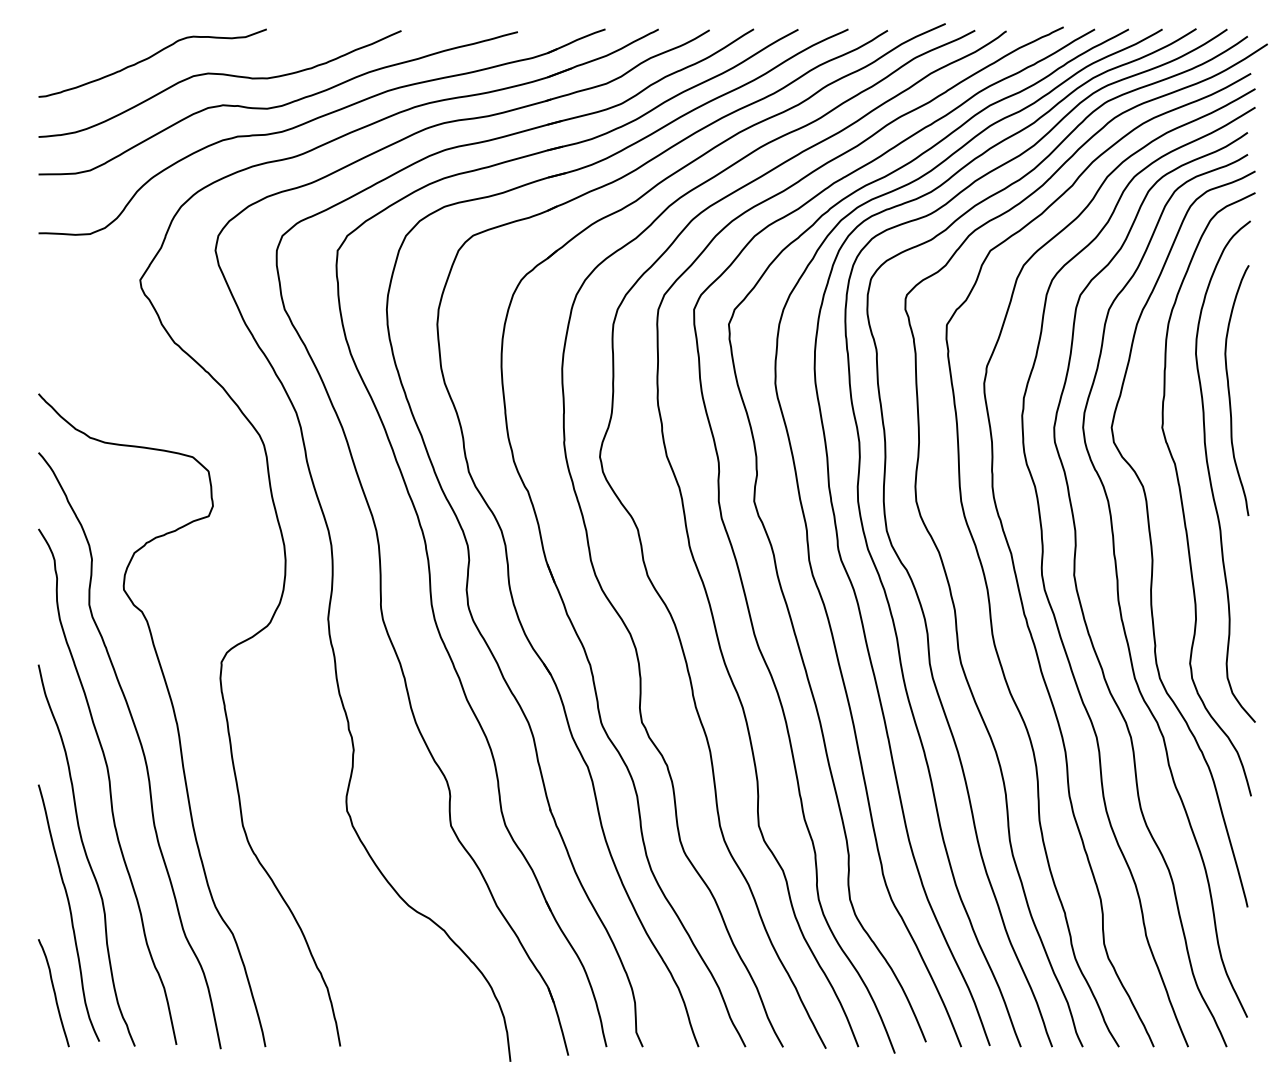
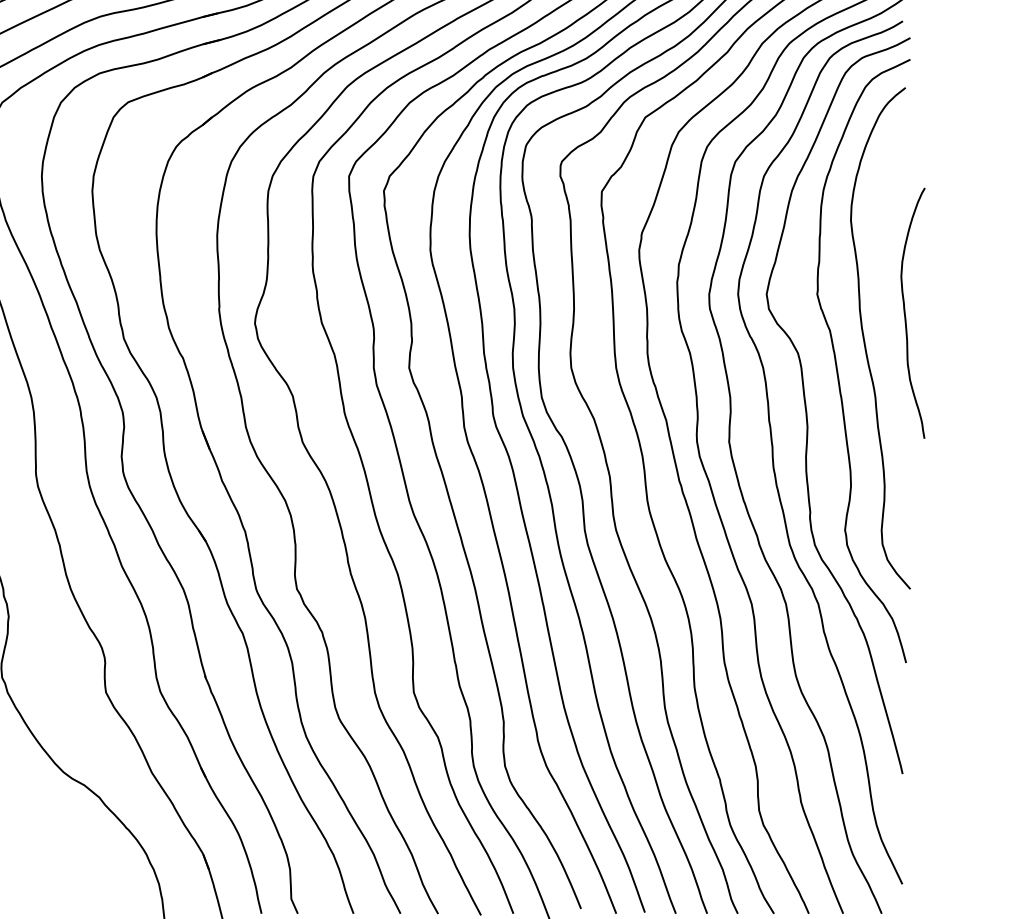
curve: (1229, 390) -> (905, 313), moved

